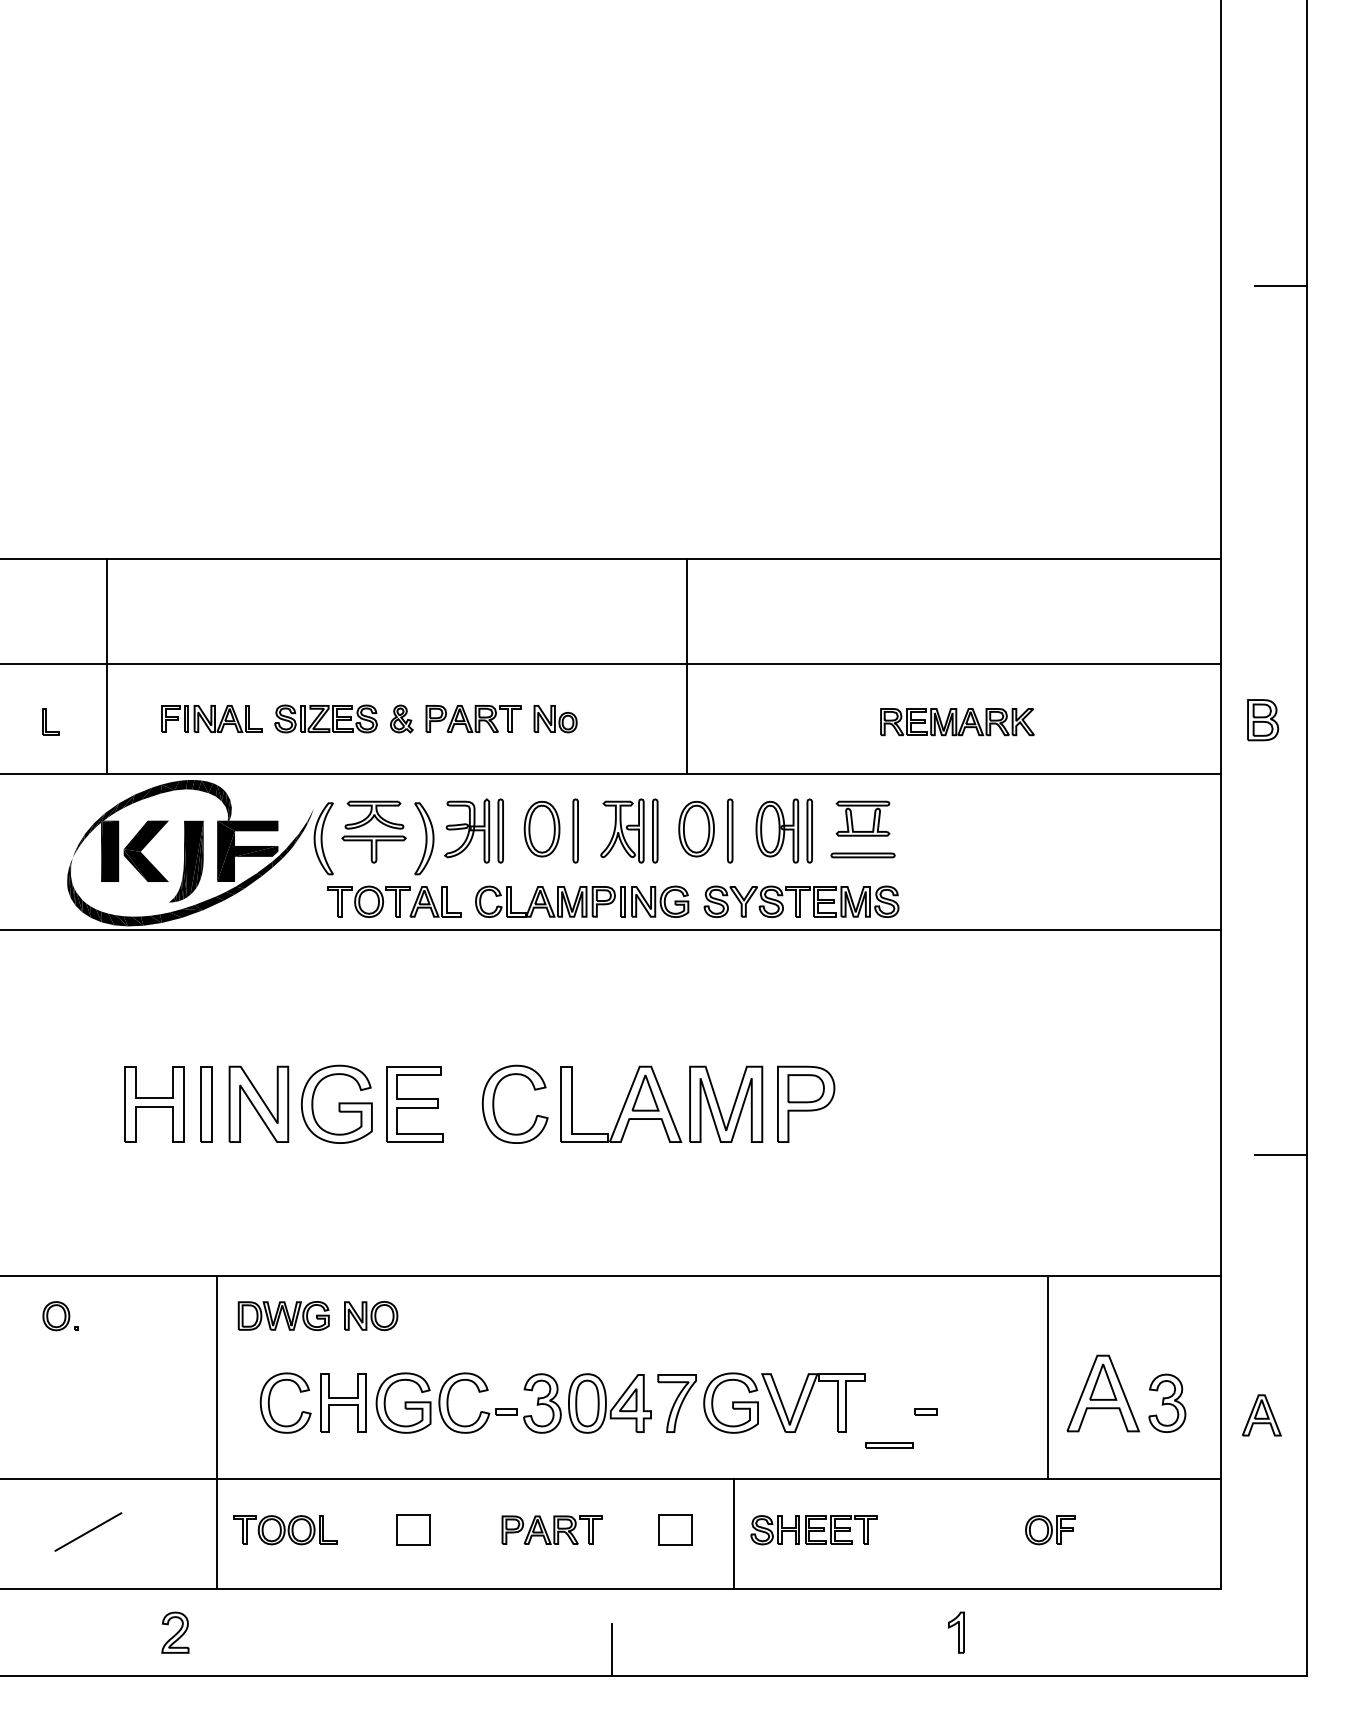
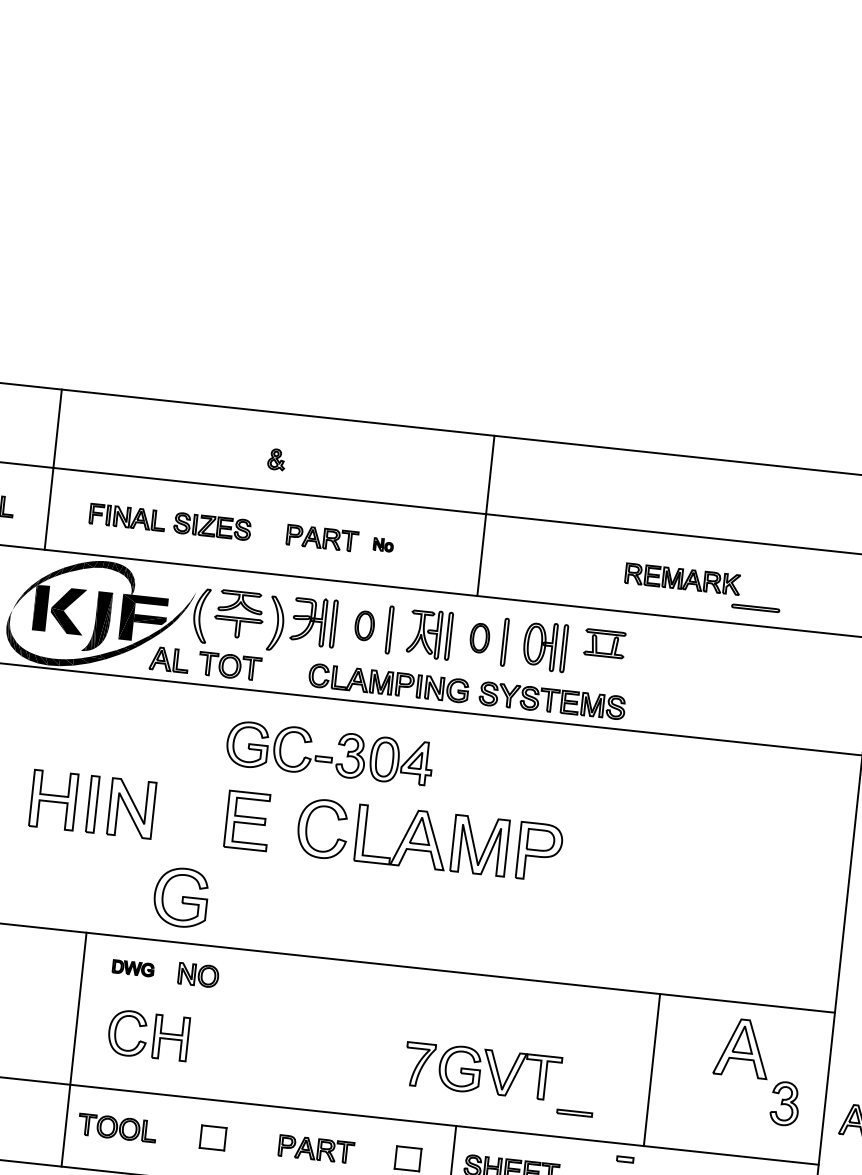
part: (401, 718) -> (276, 459), moved
part: (555, 719) -> (383, 545), size x0.6
part: (541, 828) -> (364, 625), size x0.7
part: (696, 828) -> (479, 637), size x0.7
part: (862, 855) -> (755, 608), moved
part: (435, 901) -> (169, 659), moved
part: (336, 1103) -> (180, 896), moved
part: (283, 1316) -> (133, 968), size x0.6
line: (1047, 1377) -> (651, 1070), moved
part: (1102, 1393) -> (742, 1048), moved
part: (513, 1402) -> (329, 752), moved
part: (925, 1411) -> (624, 1159), moved

